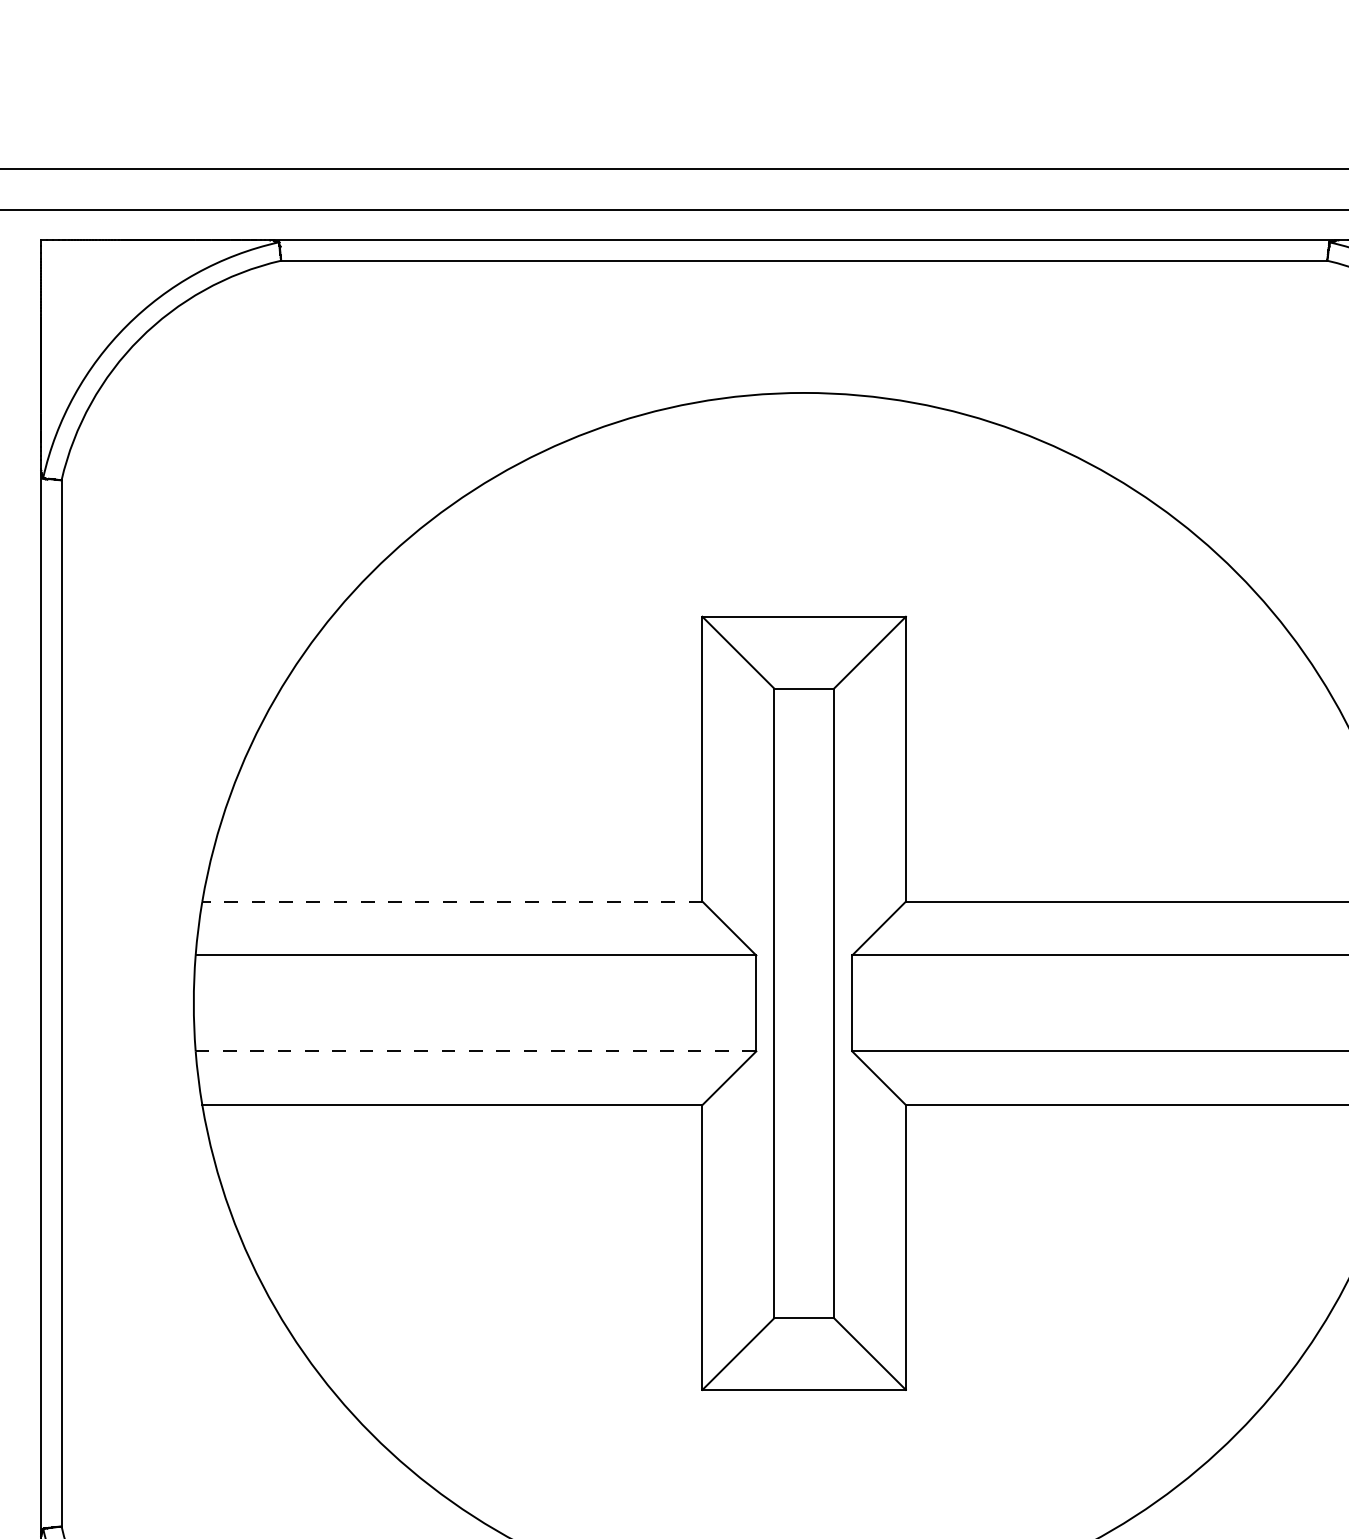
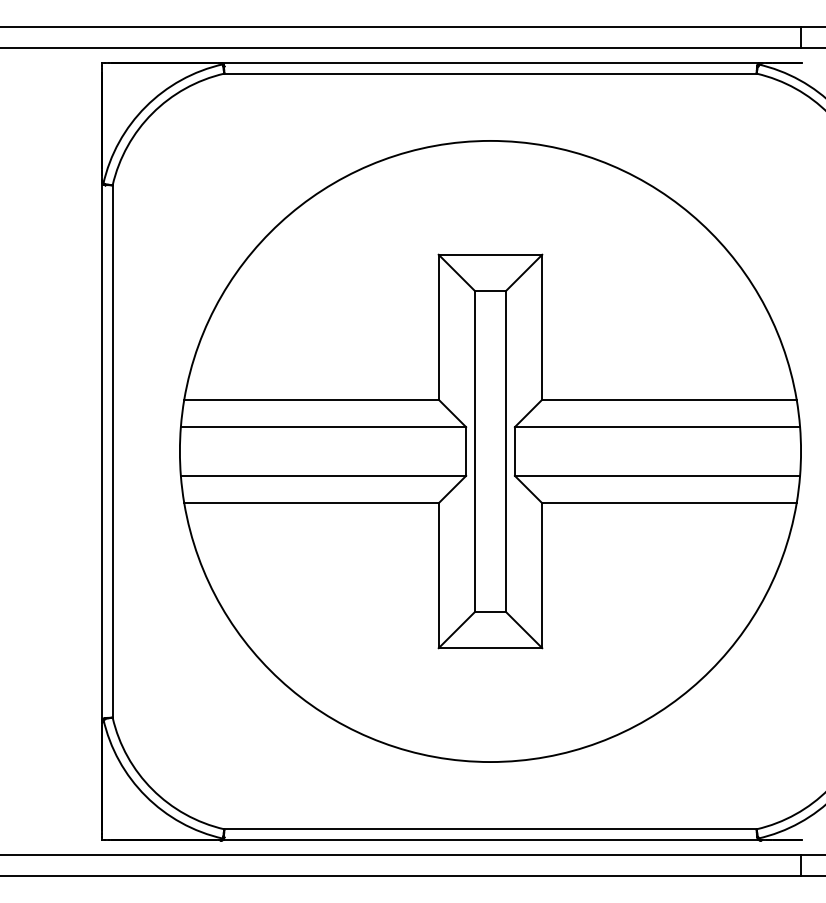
line: (452, 901) -> (311, 399), dashed -> solid
line: (475, 1050) -> (323, 475), dashed -> solid

